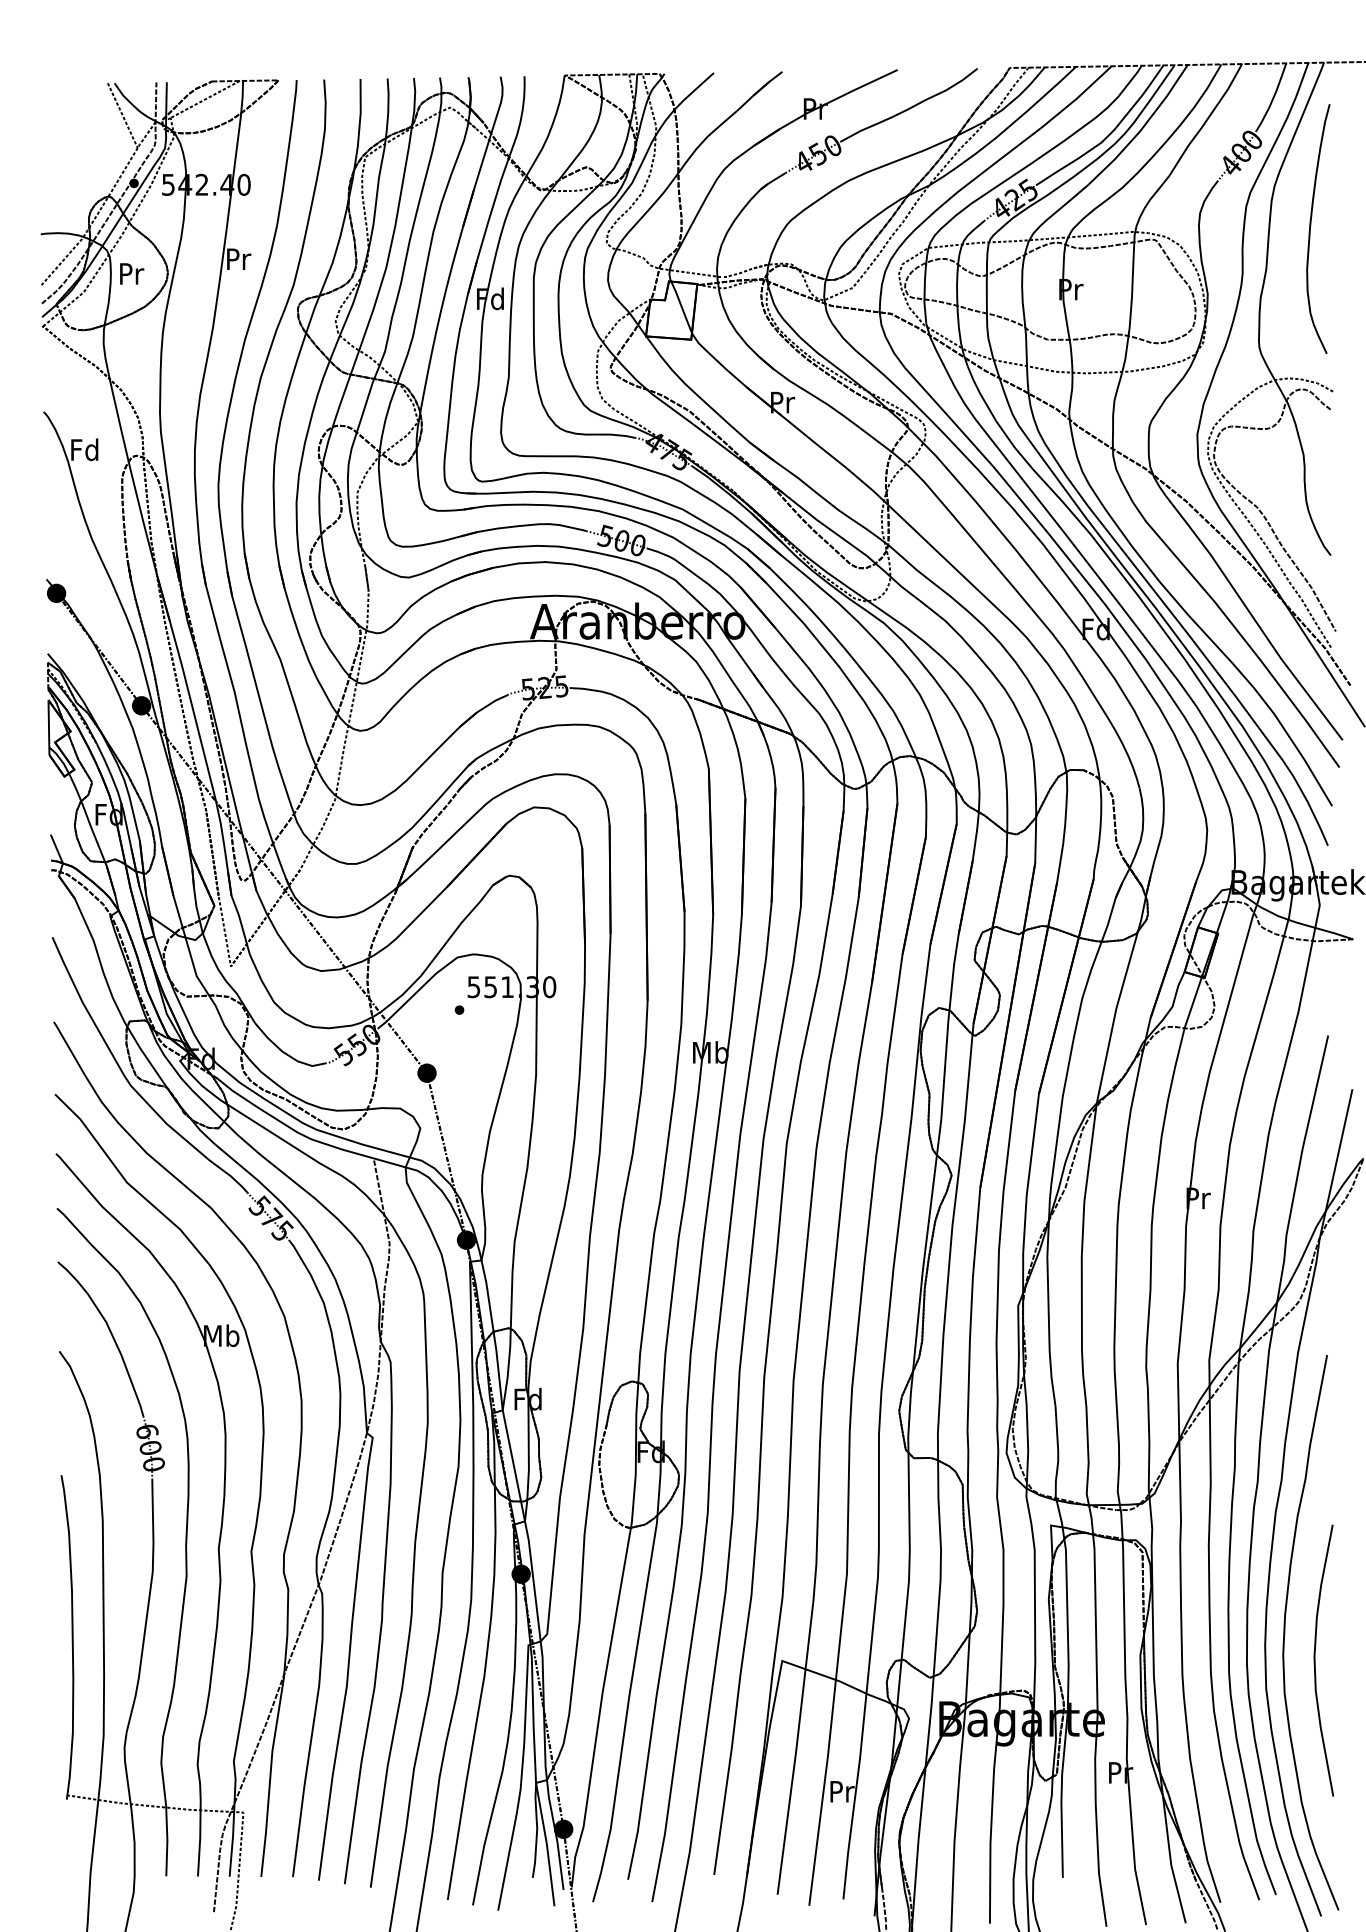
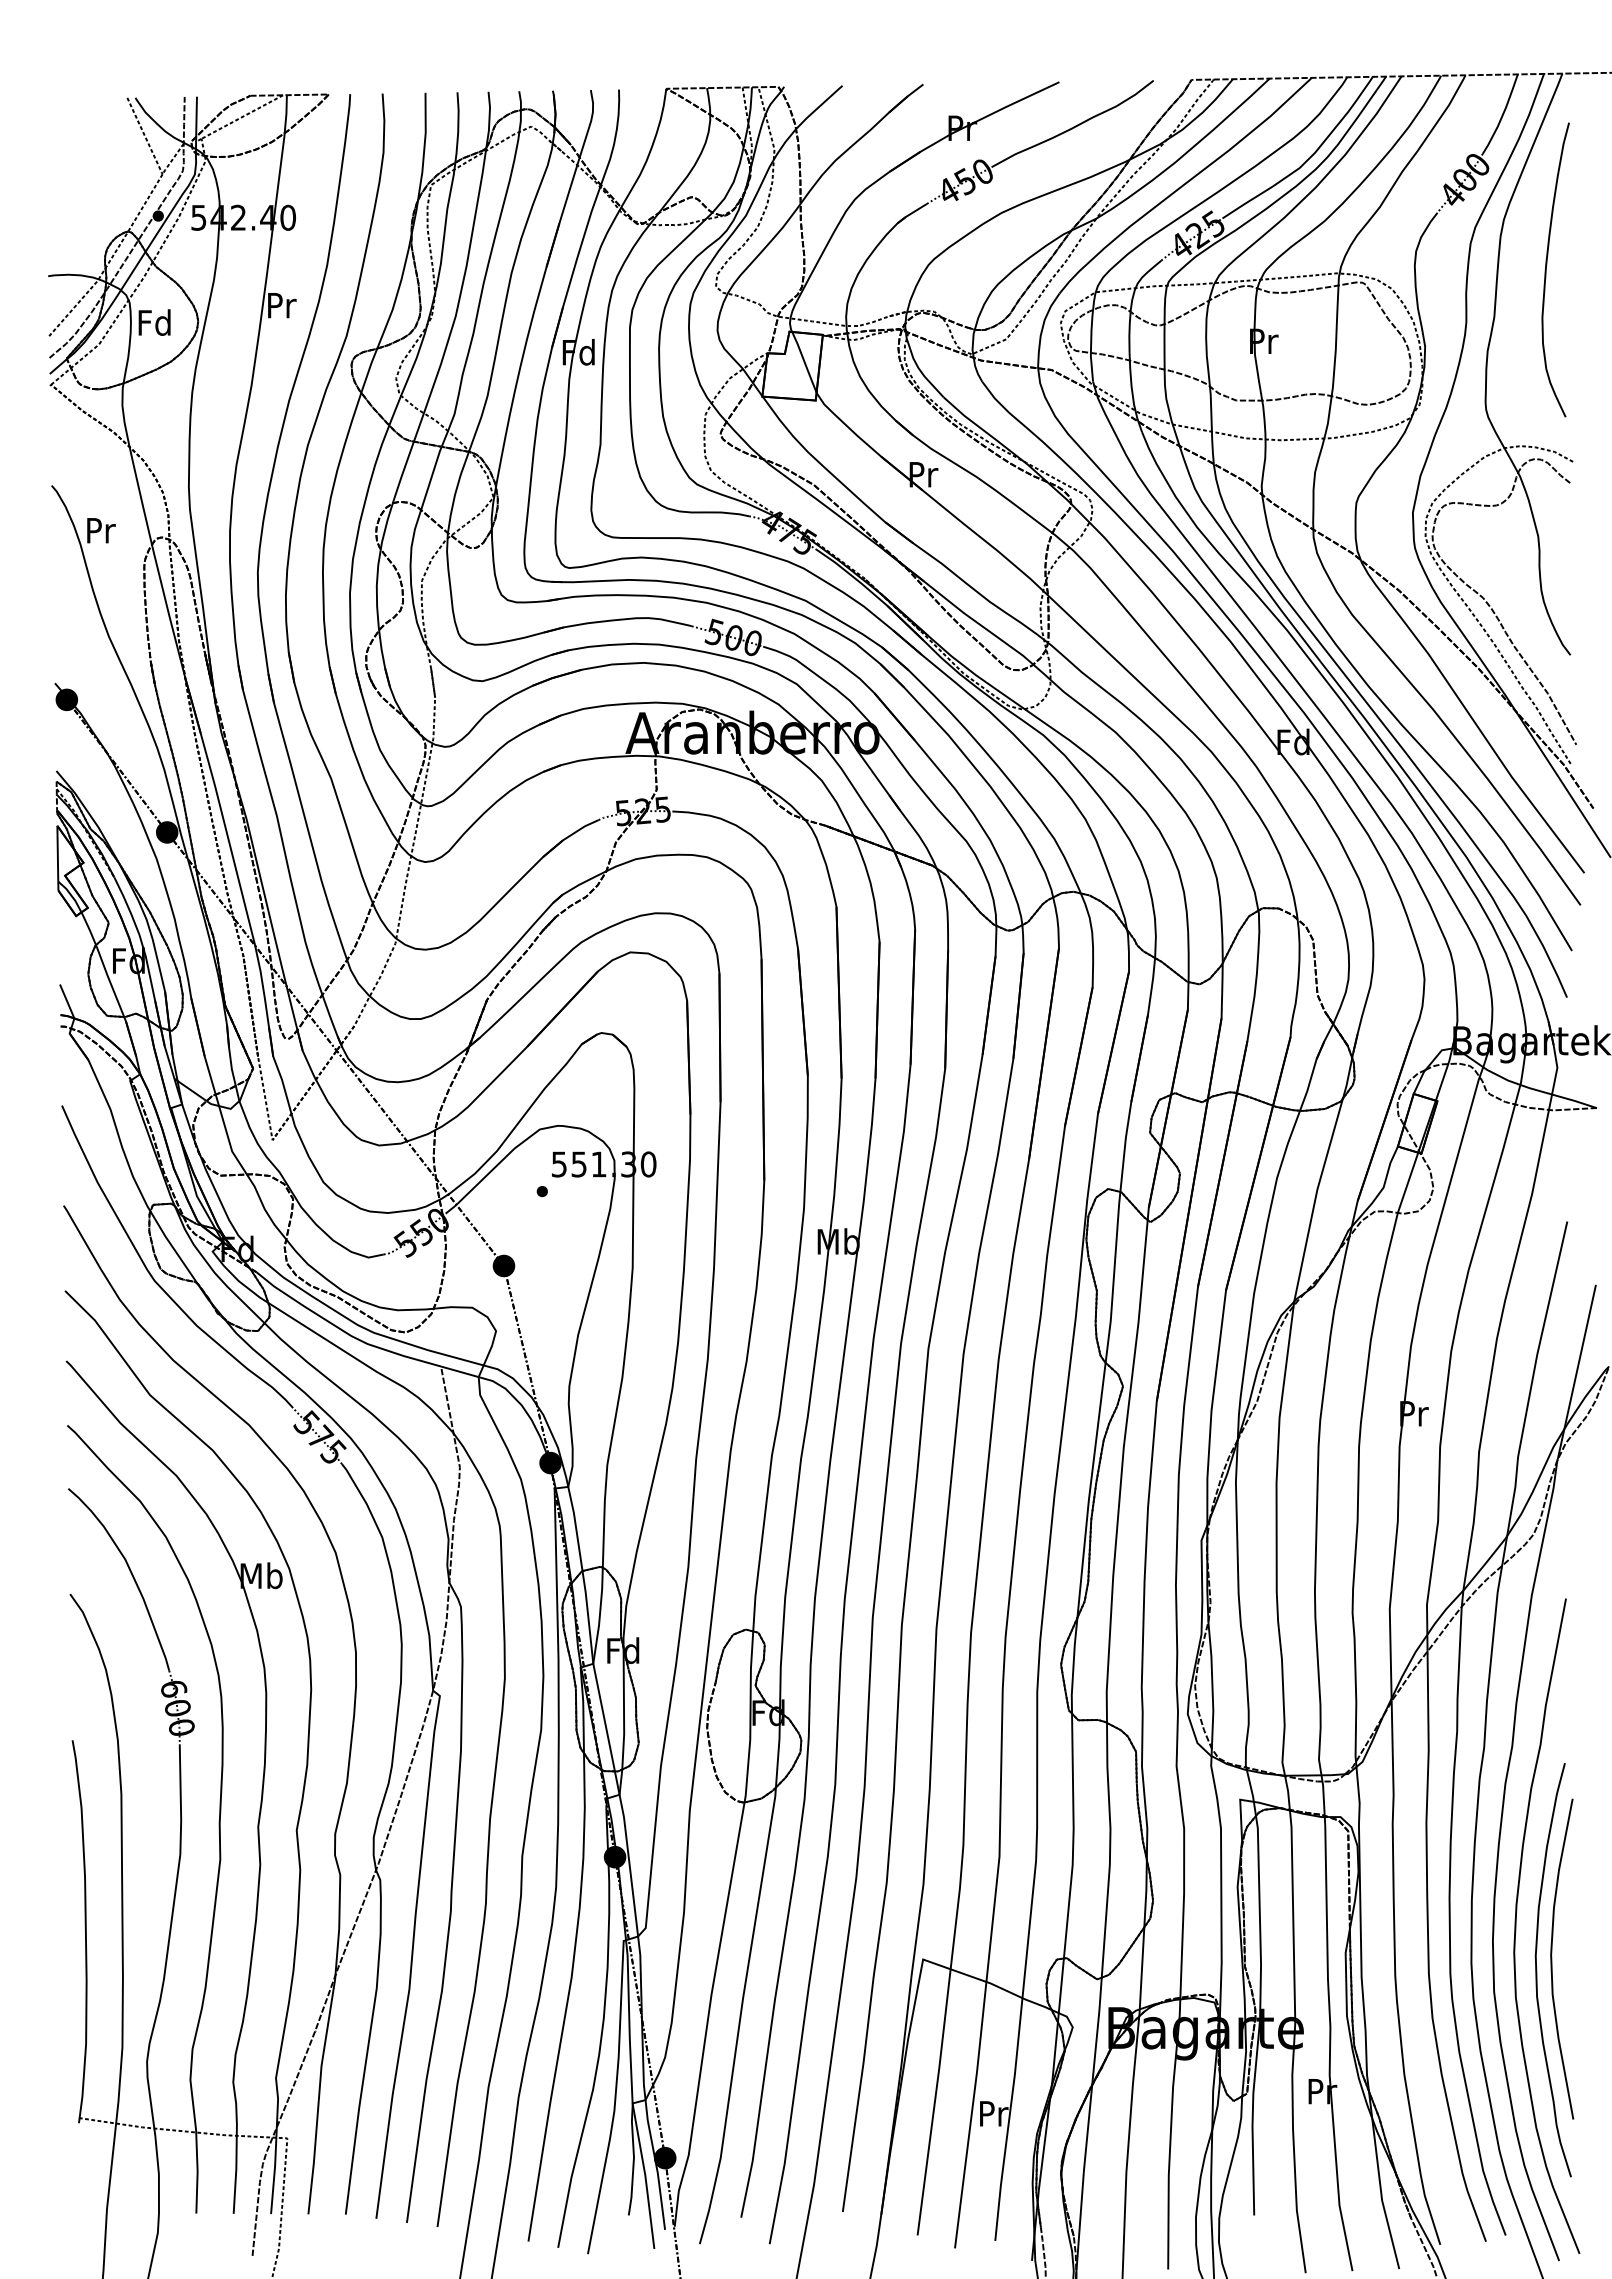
text: (130, 273) -> (154, 322), Pr -> Fd
text: (84, 449) -> (99, 530), Fd -> Pr
curve: (1302, 1670) -> (1537, 1970), added

